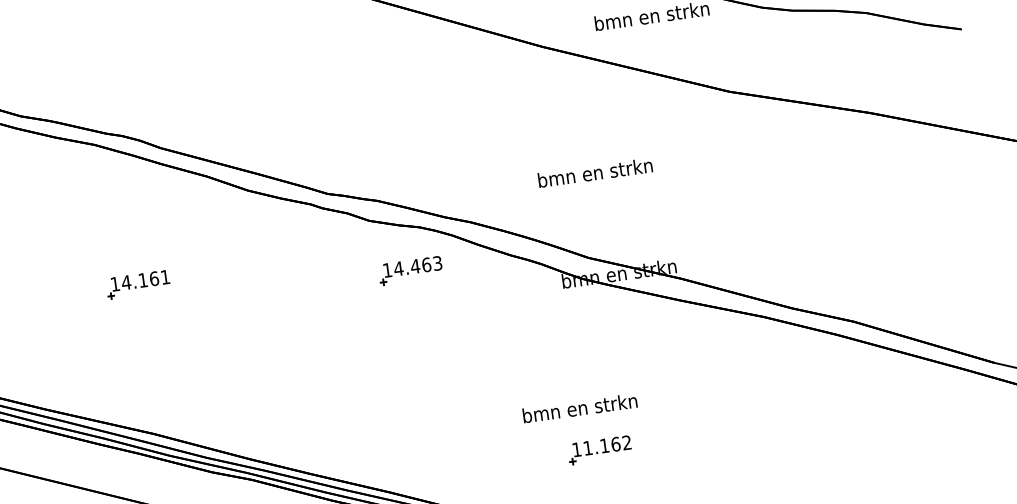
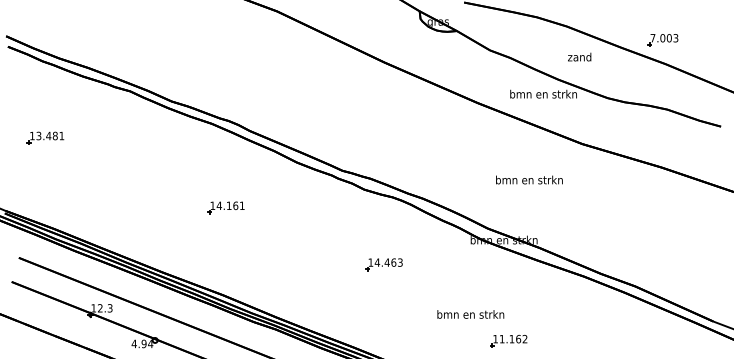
text: (595, 171) -> (529, 179), moved
part: (409, 270) -> (383, 264), moved
part: (599, 448) -> (508, 340), moved

